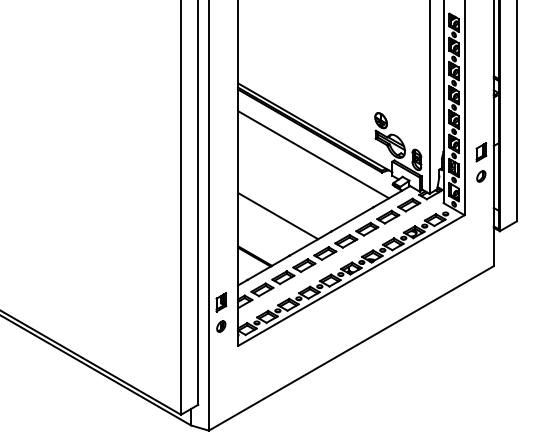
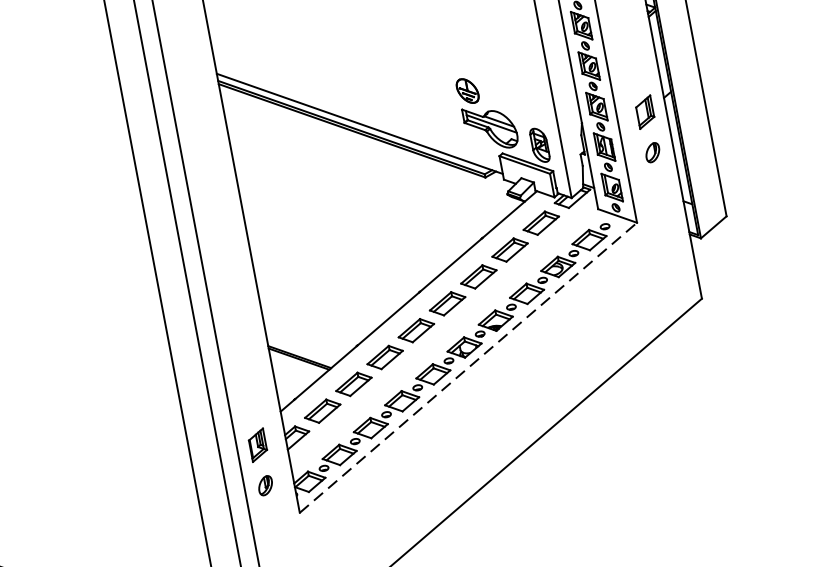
line: (313, 154) -> (365, 168), removed
line: (278, 215) -> (326, 281), removed
line: (351, 280) -> (468, 367), solid -> dashed

